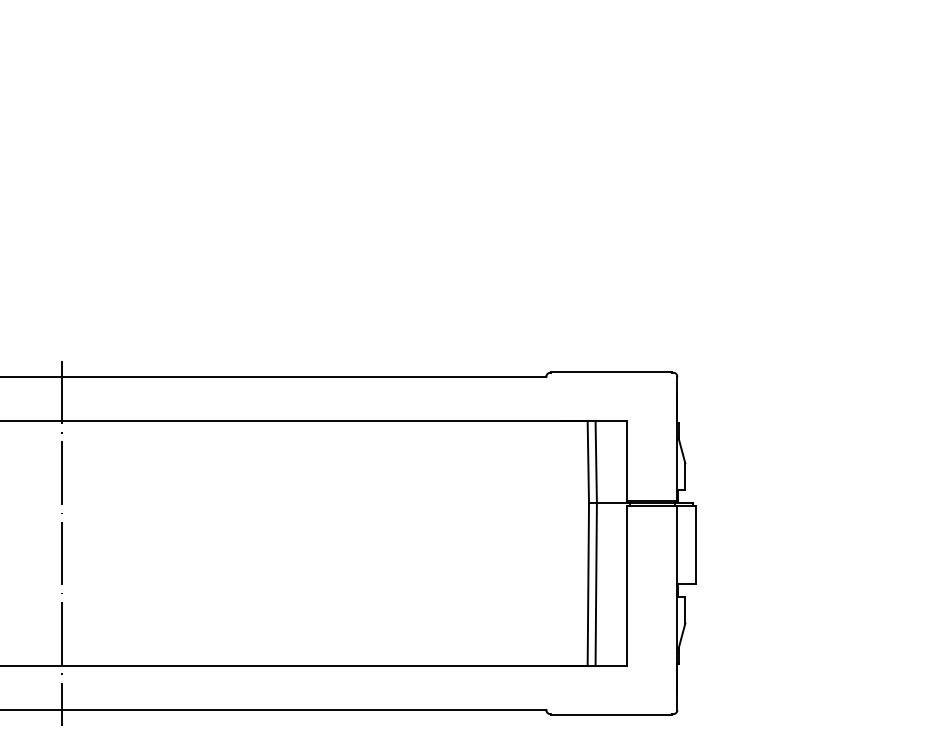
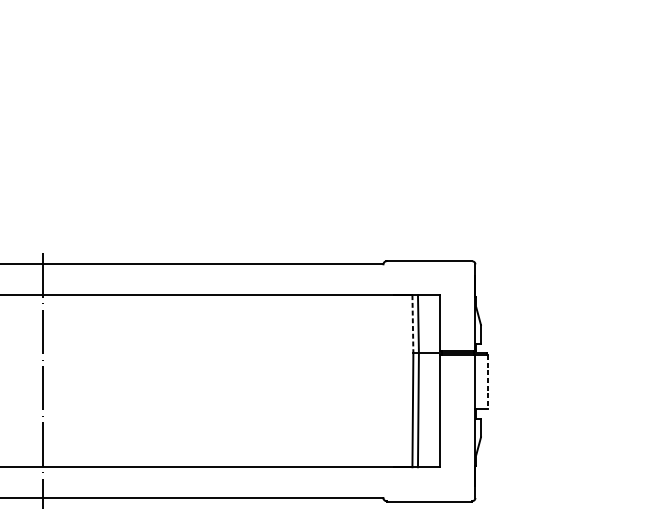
line: (588, 462) -> (413, 324), solid -> dashed
line: (695, 544) -> (488, 381), solid -> dashed

